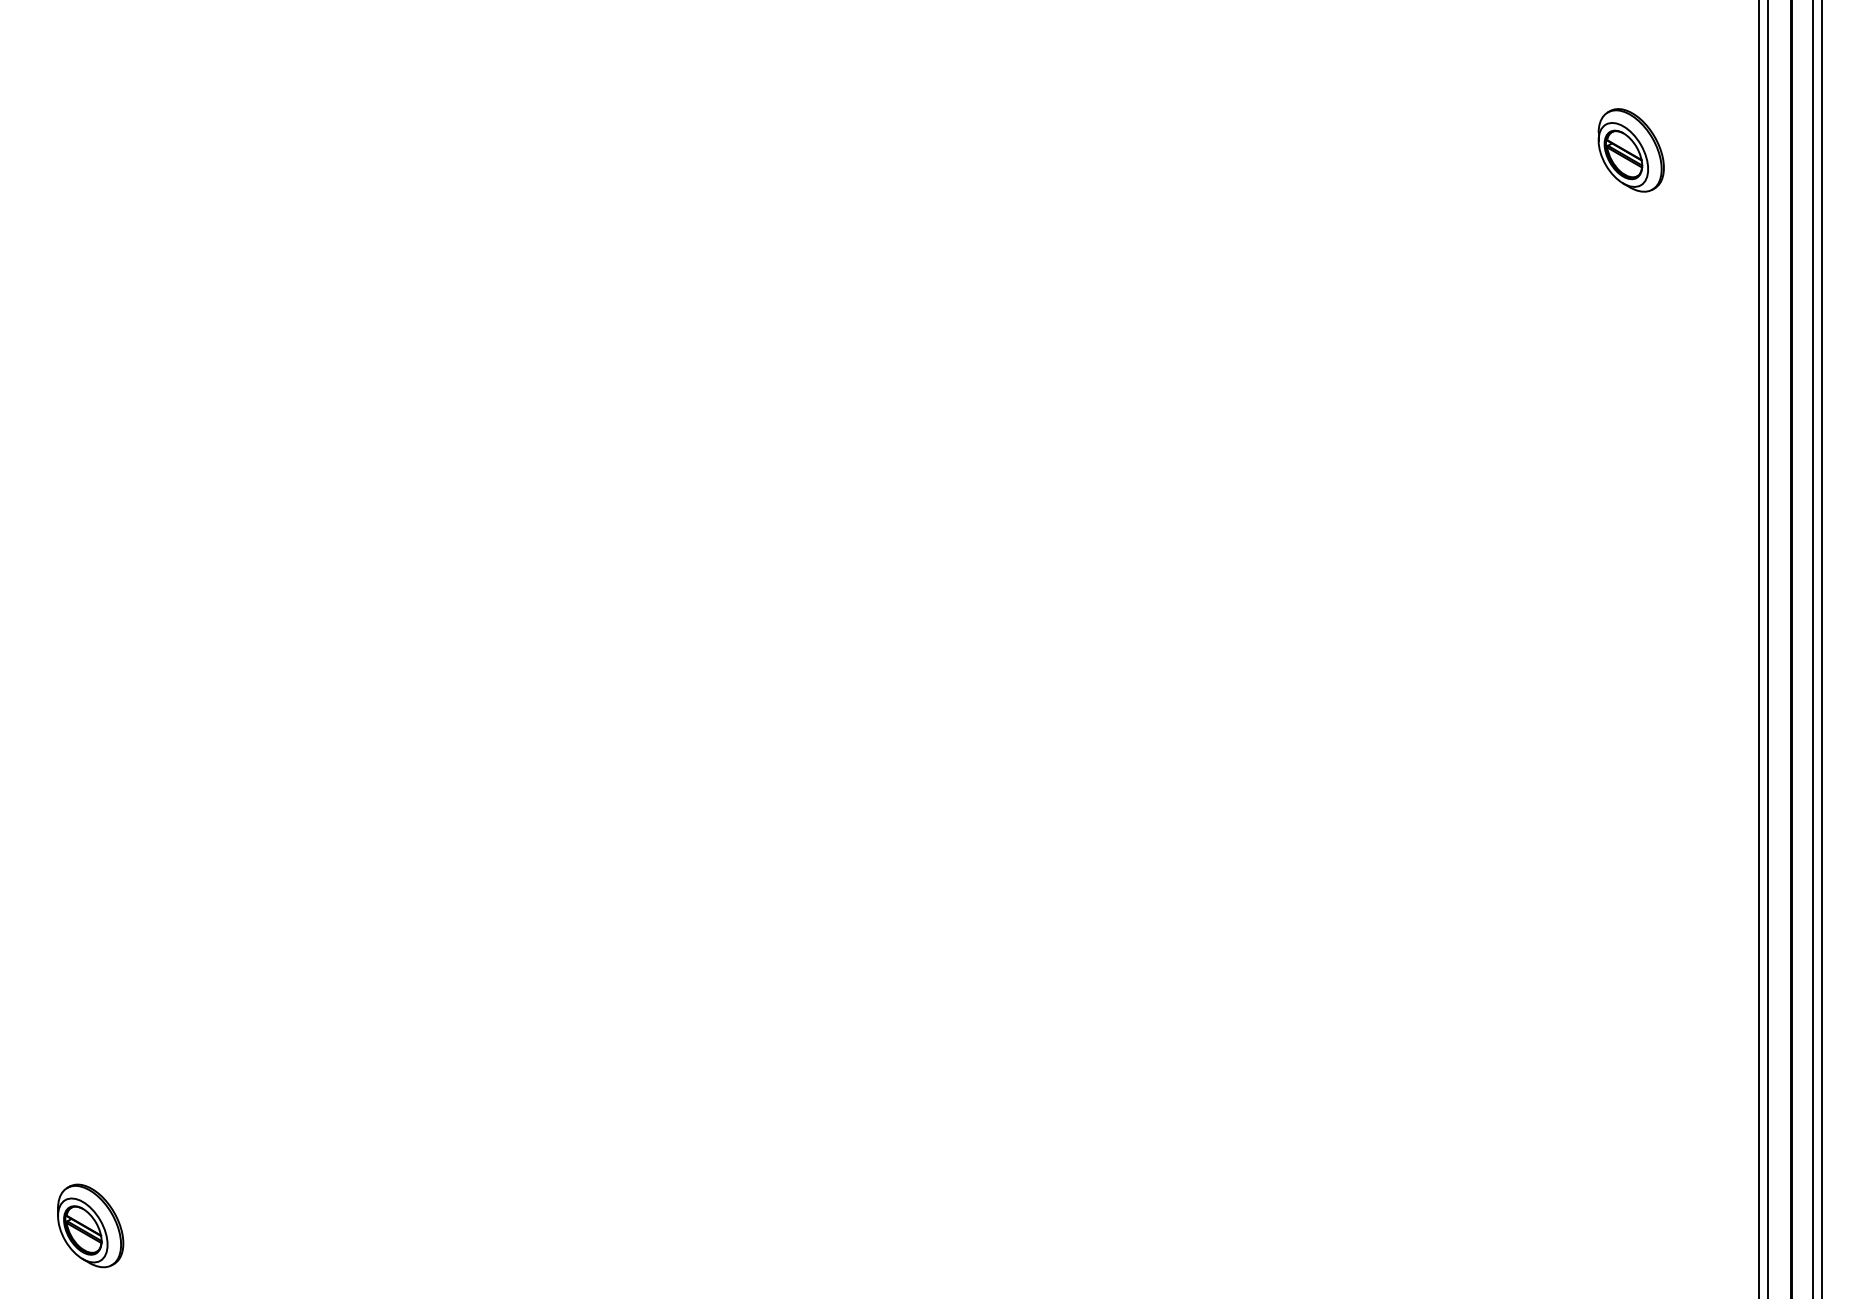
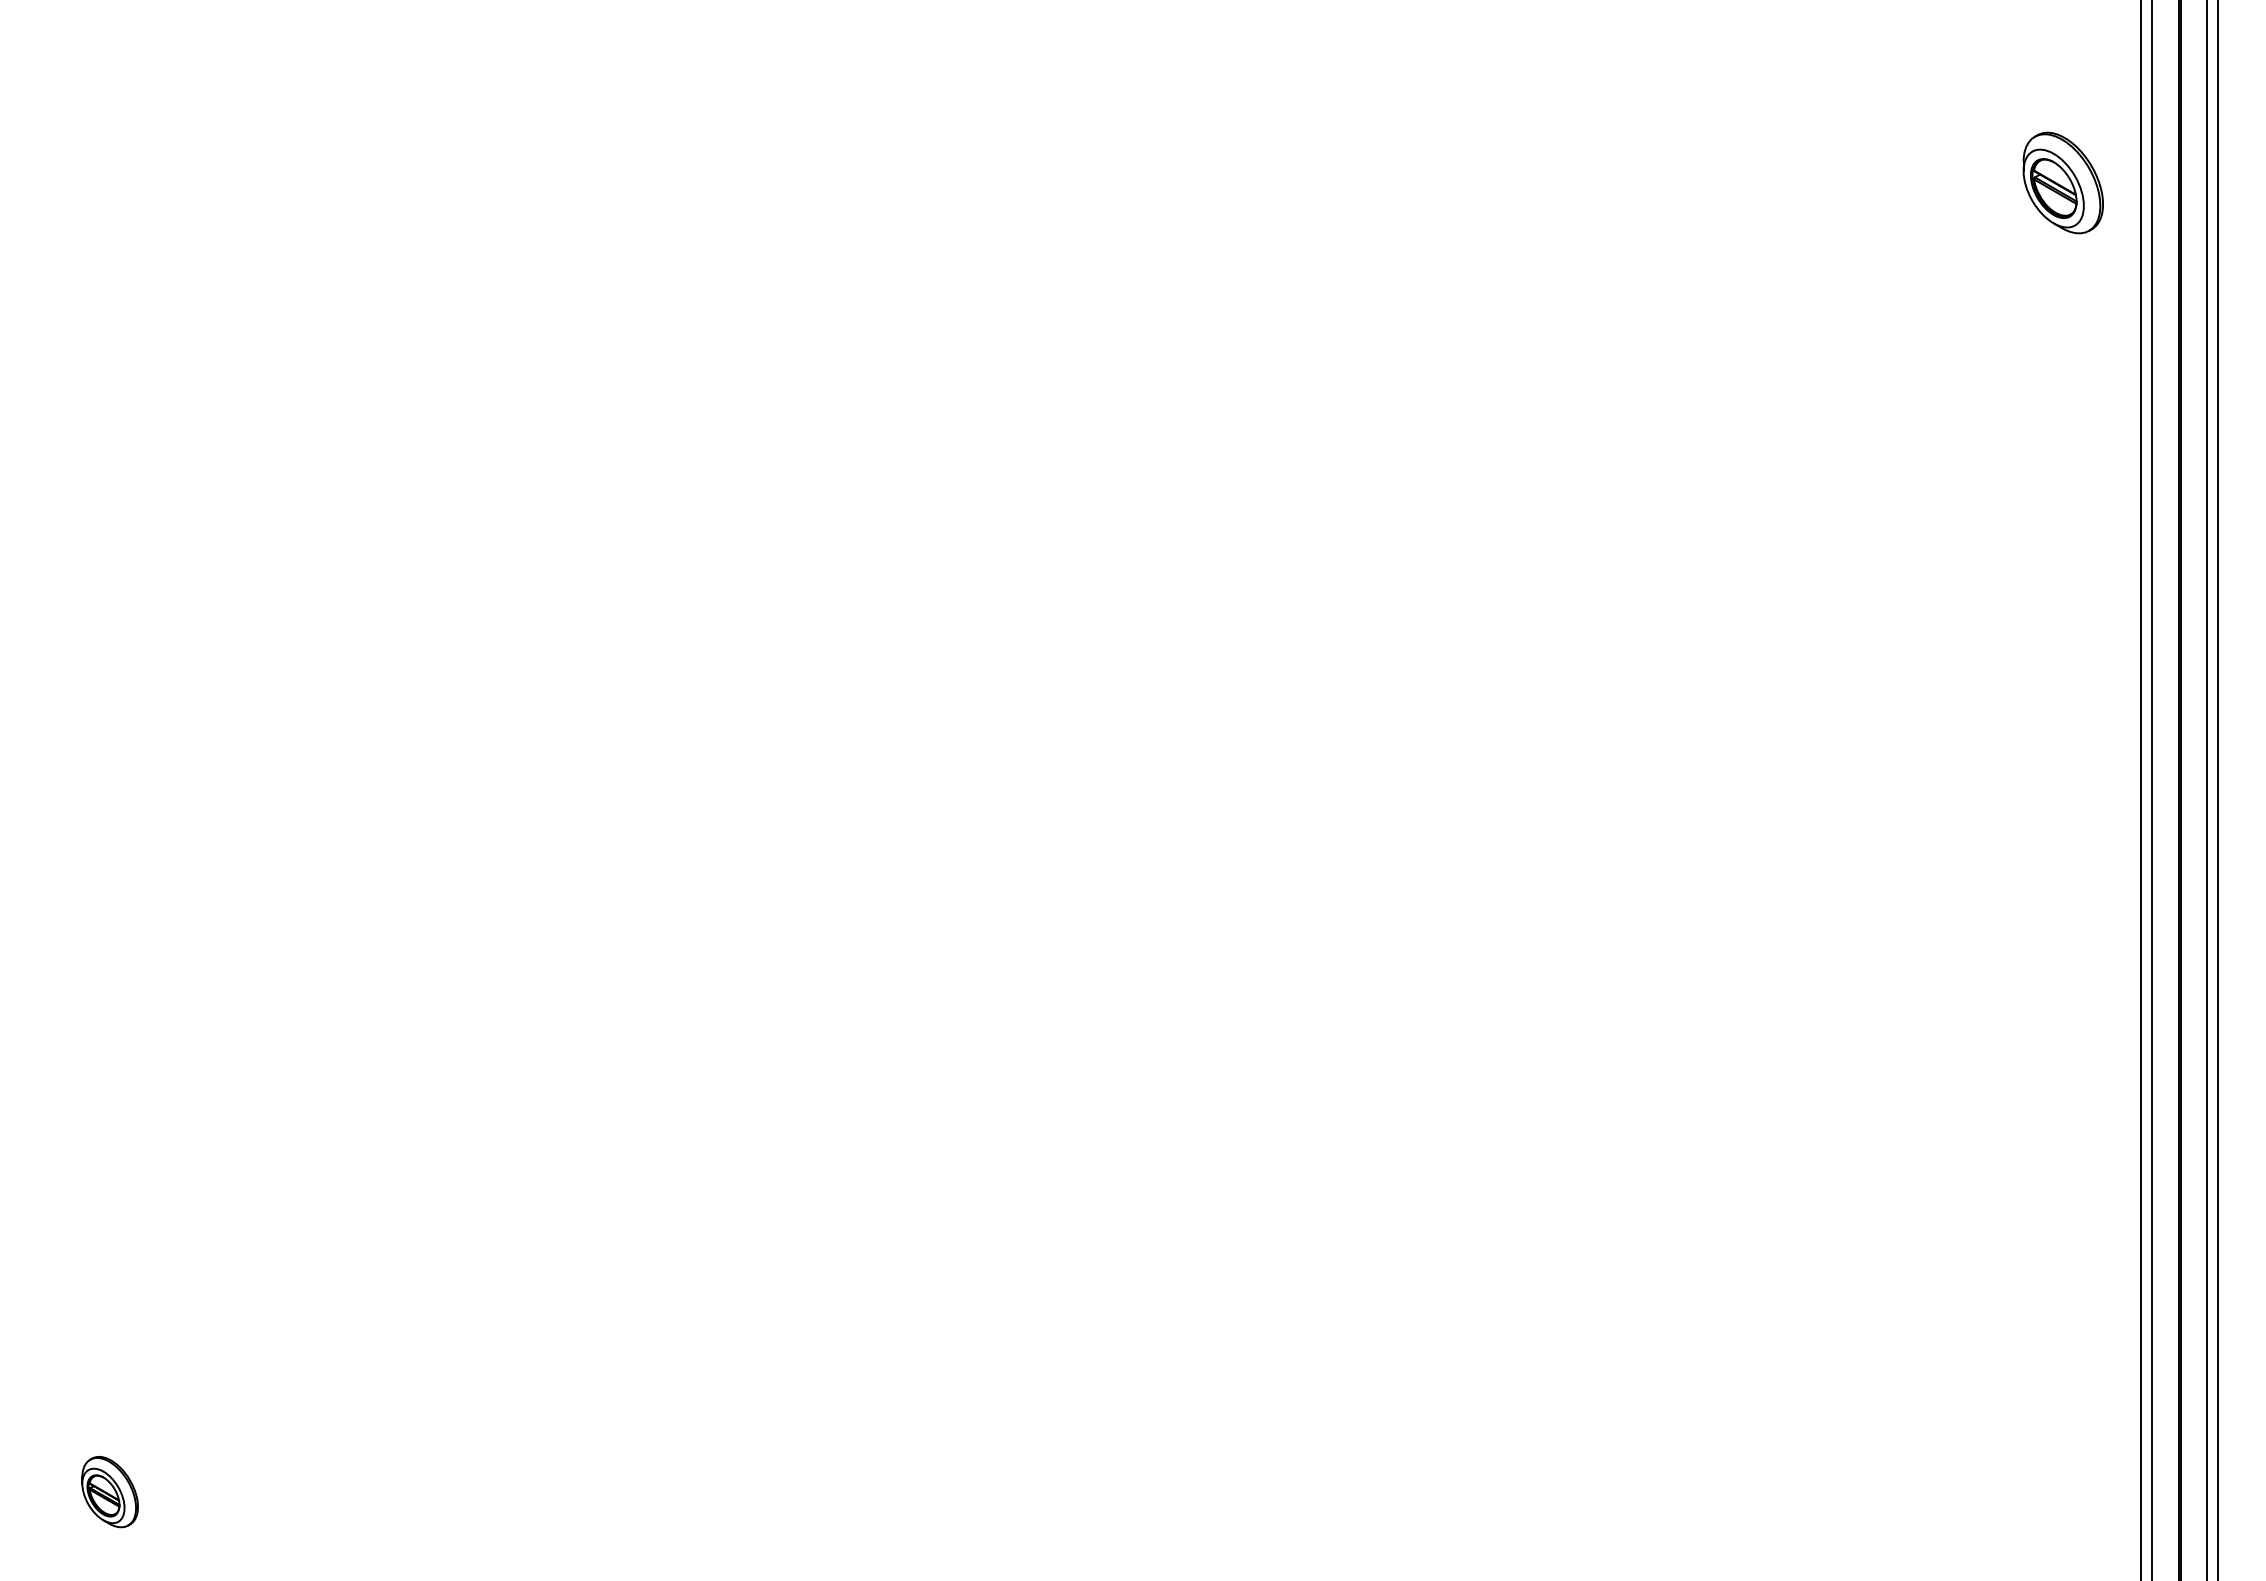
part: (1630, 149) -> (2062, 182), moved
part: (90, 1225) -> (109, 1491), size x0.7

